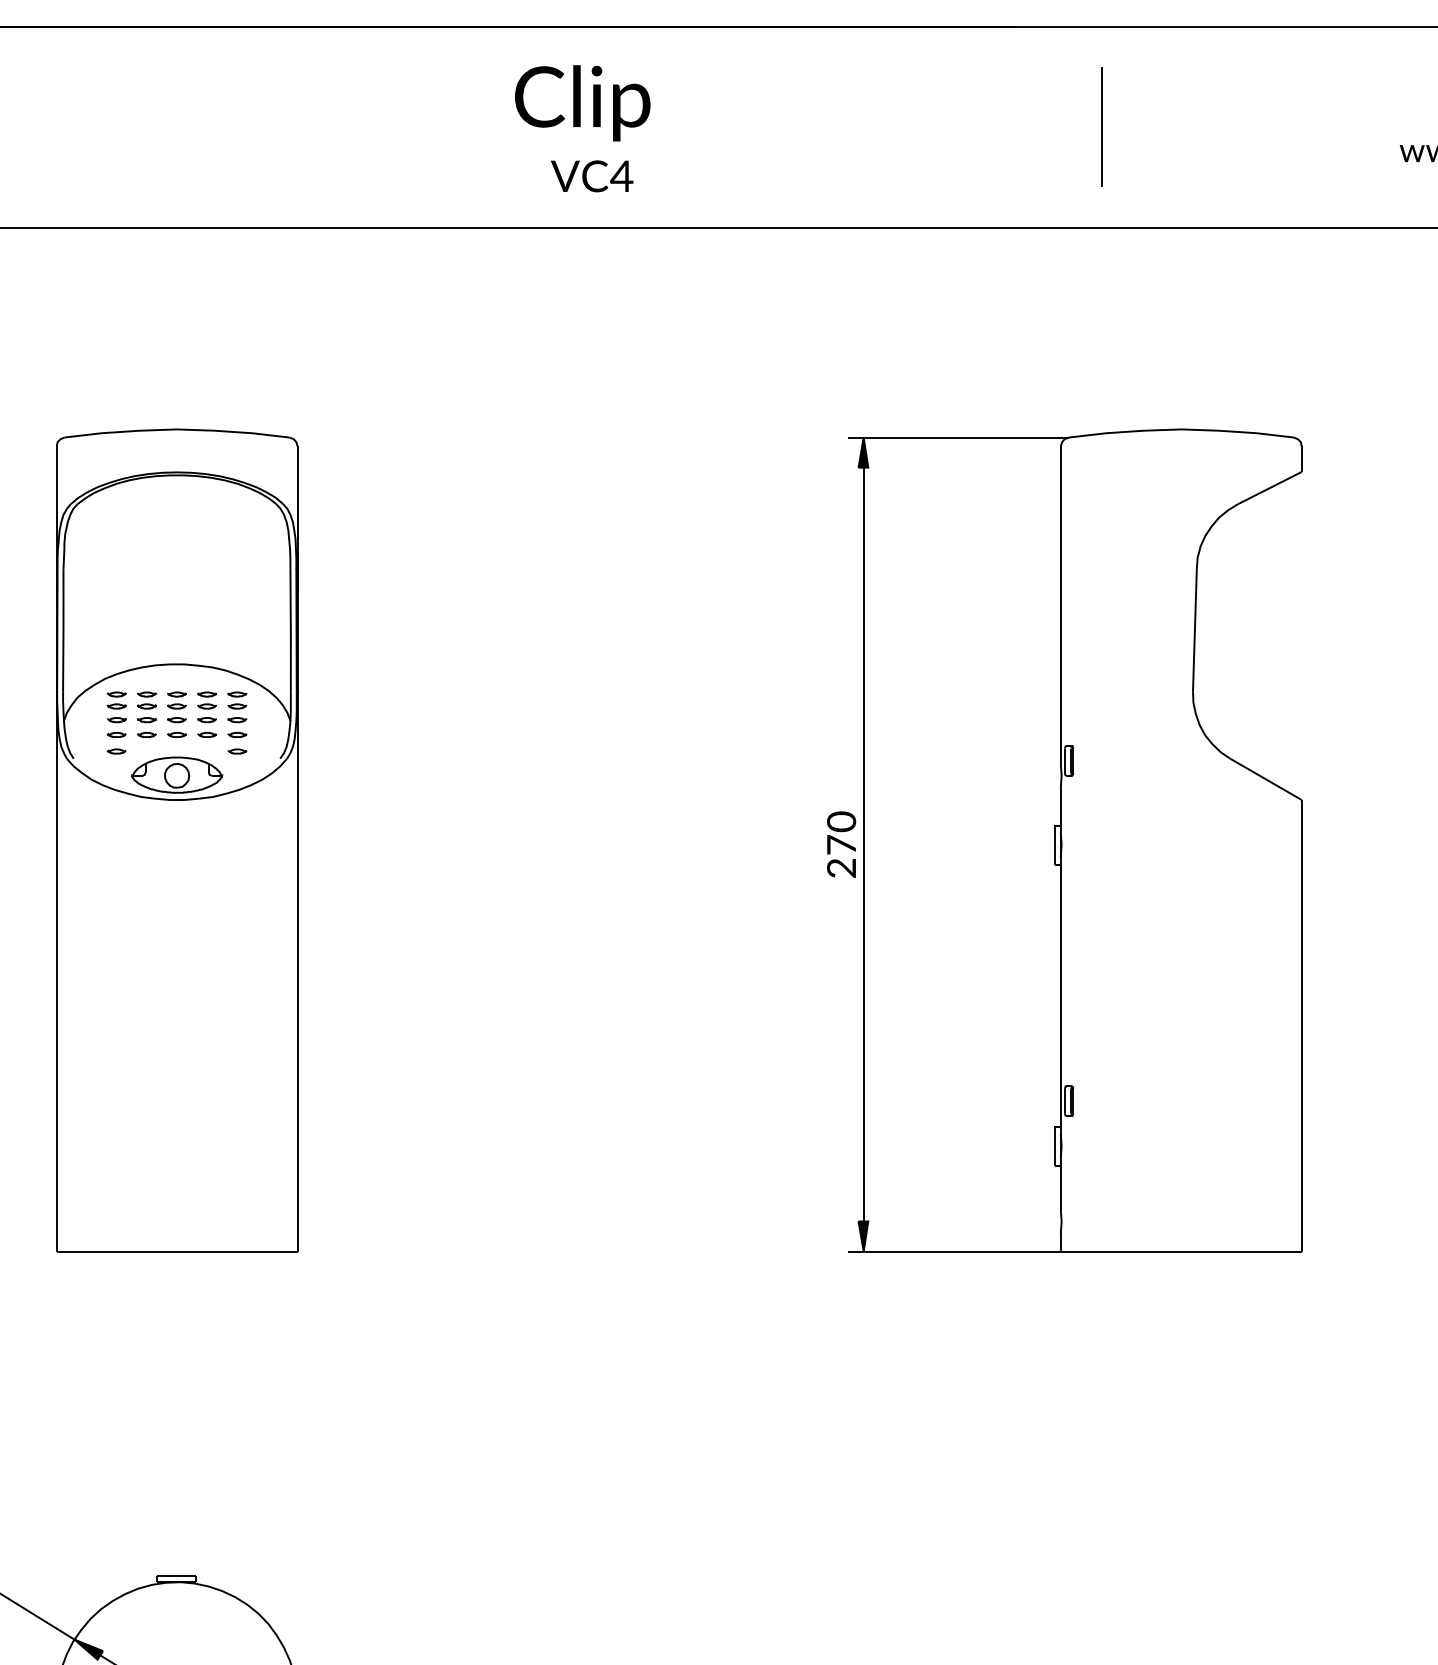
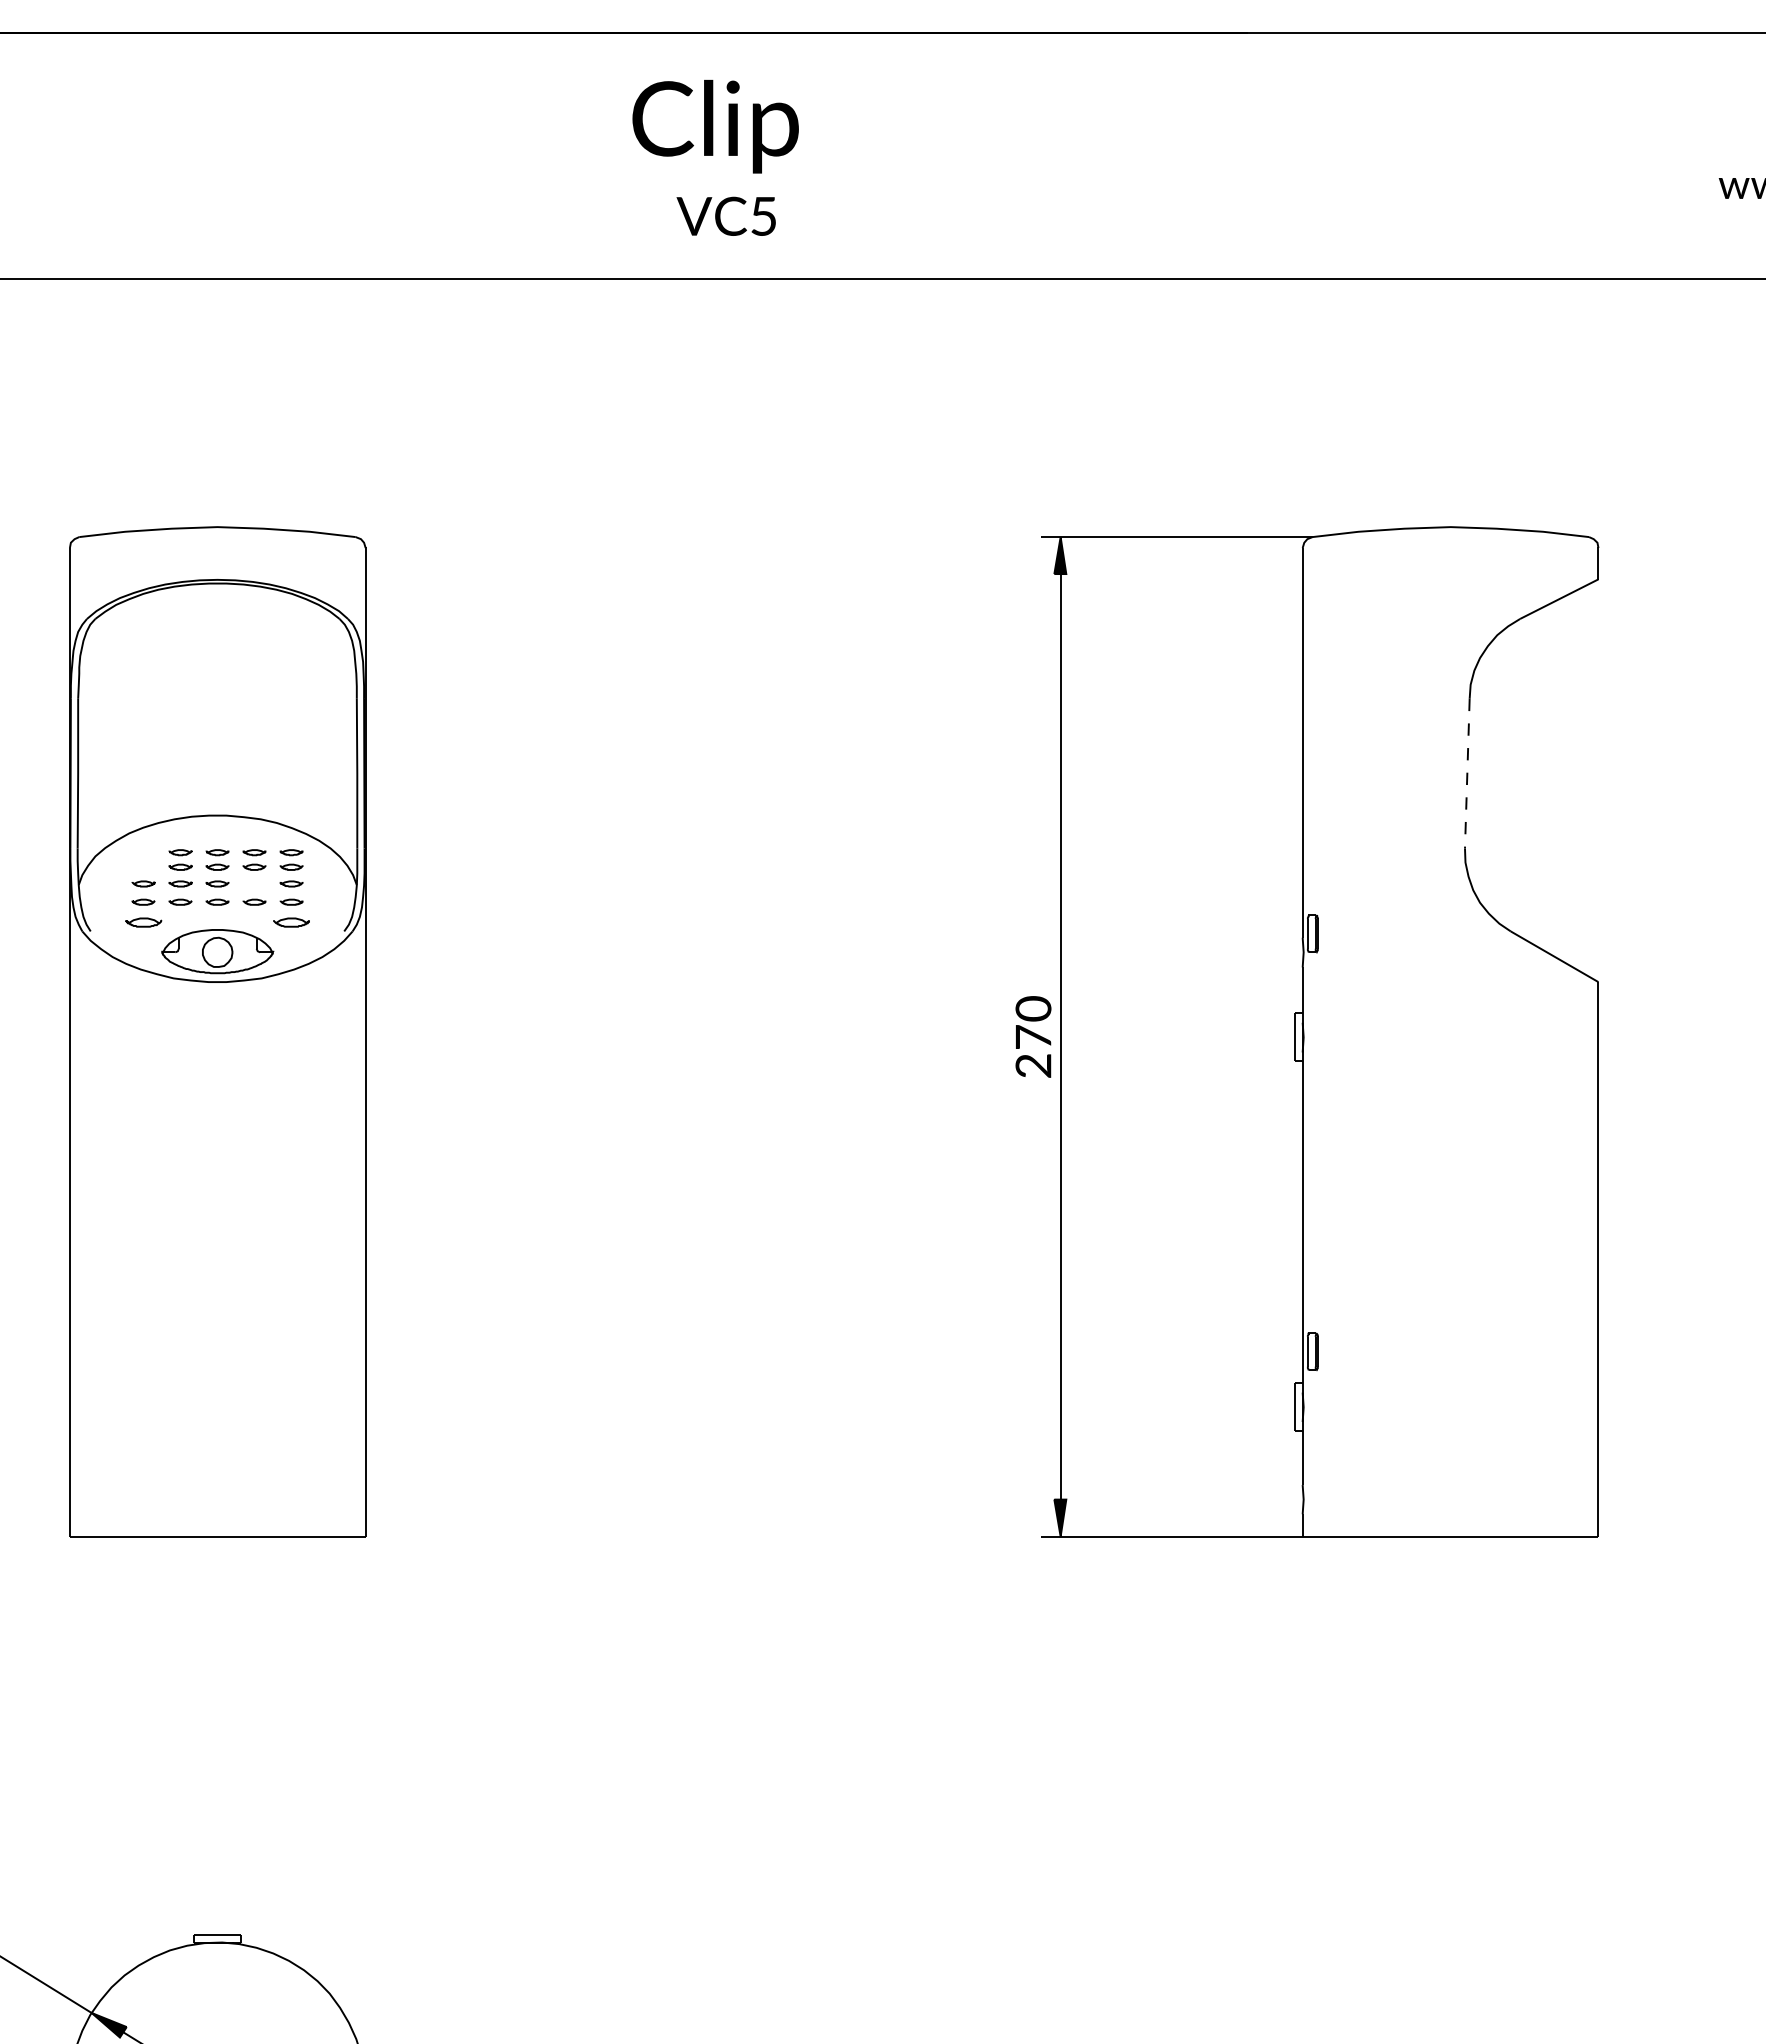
line: (1101, 126) -> (1352, 155), removed
text: (621, 176) -> (763, 216), VC4 -> VC5
line: (1194, 630) -> (1466, 773), solid -> dashed
part: (116, 700) -> (143, 859), removed
part: (206, 720) -> (253, 884), removed
part: (116, 751) -> (143, 922), size x1.6
part: (237, 751) -> (291, 922), size x1.6

